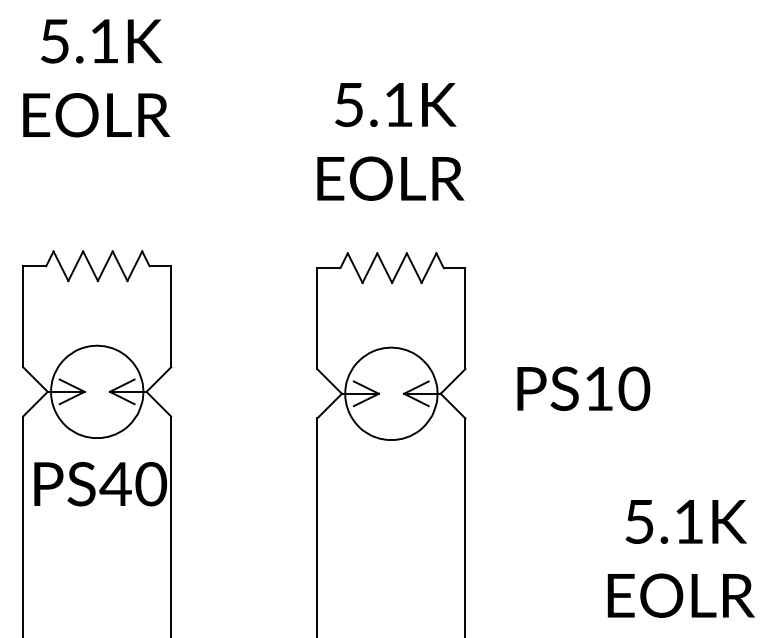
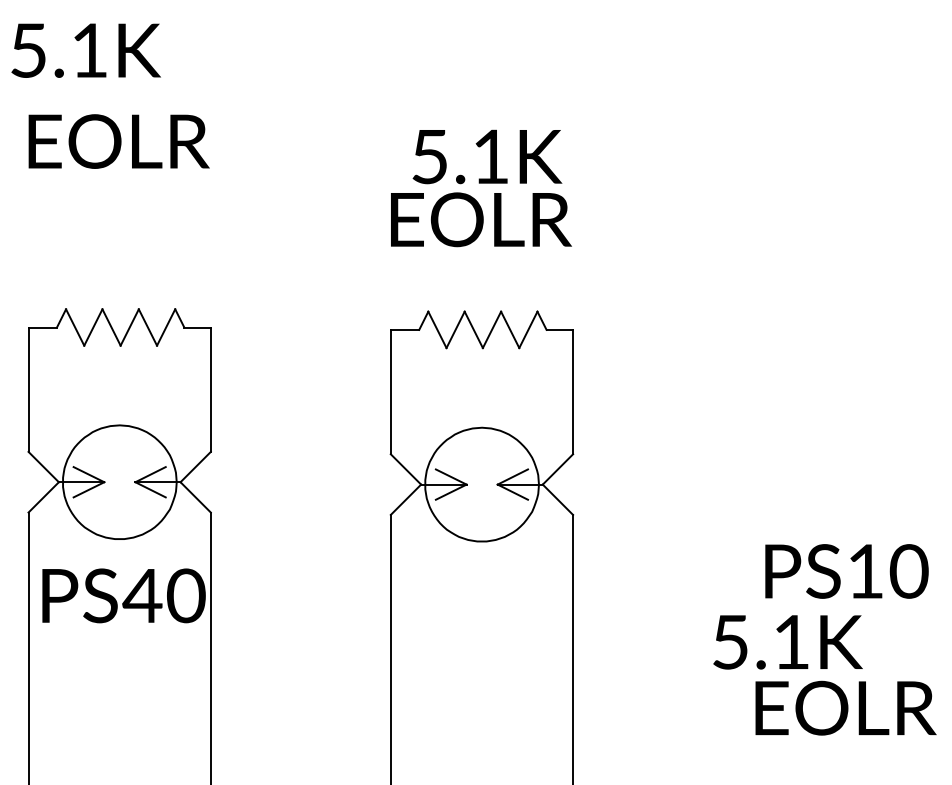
text: (101, 41) -> (85, 50), moved
text: (395, 104) -> (487, 156), moved
text: (583, 388) -> (846, 571), moved
text: (685, 522) -> (787, 642), moved
text: (680, 595) -> (845, 707), moved

